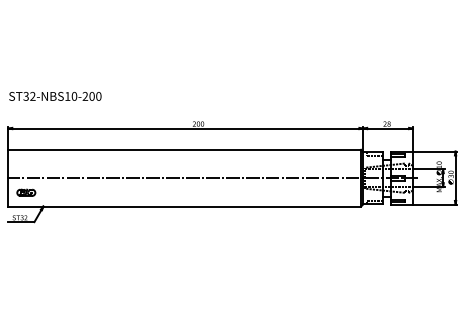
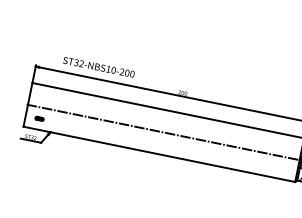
text: (55, 96) -> (99, 67), moved
part: (26, 192) -> (39, 118), size x0.6

